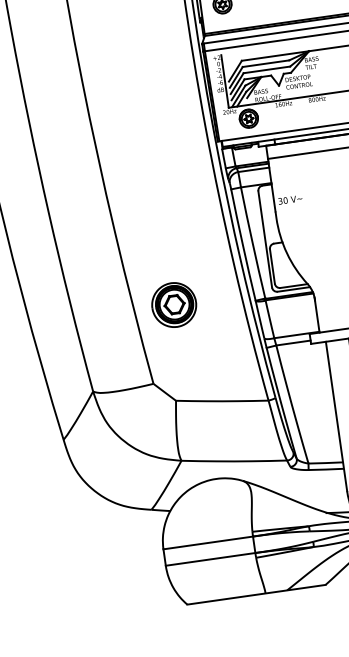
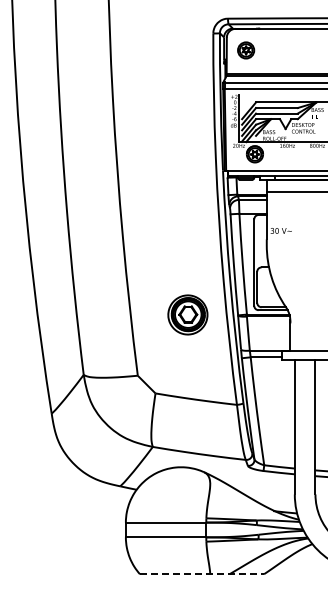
part: (173, 304) -> (187, 314), moved
line: (257, 594) -> (202, 574), solid -> dashed

